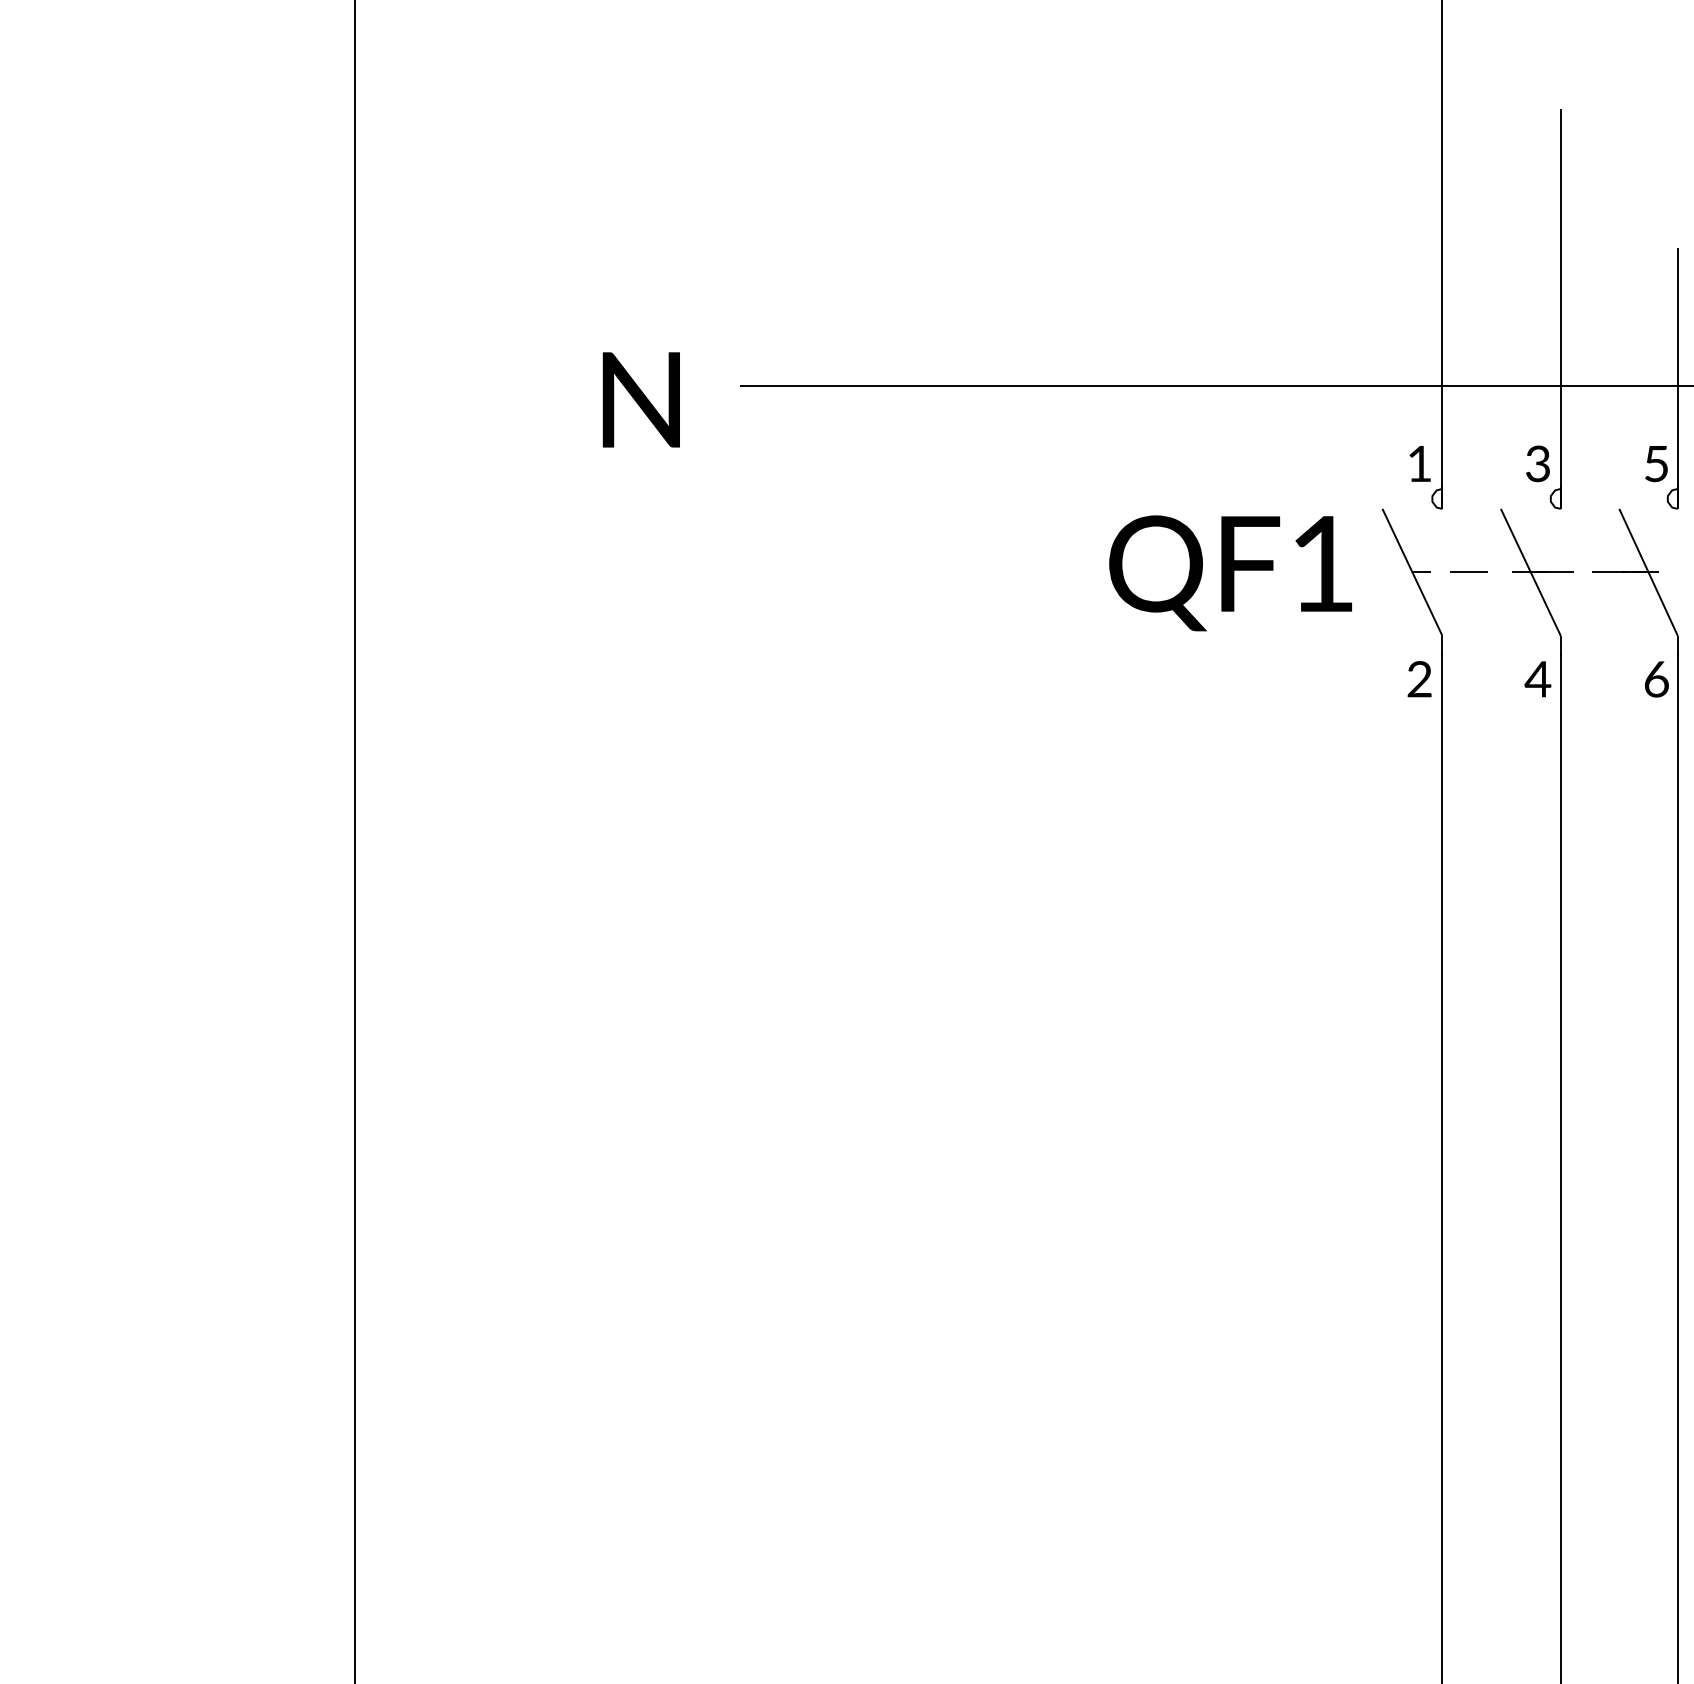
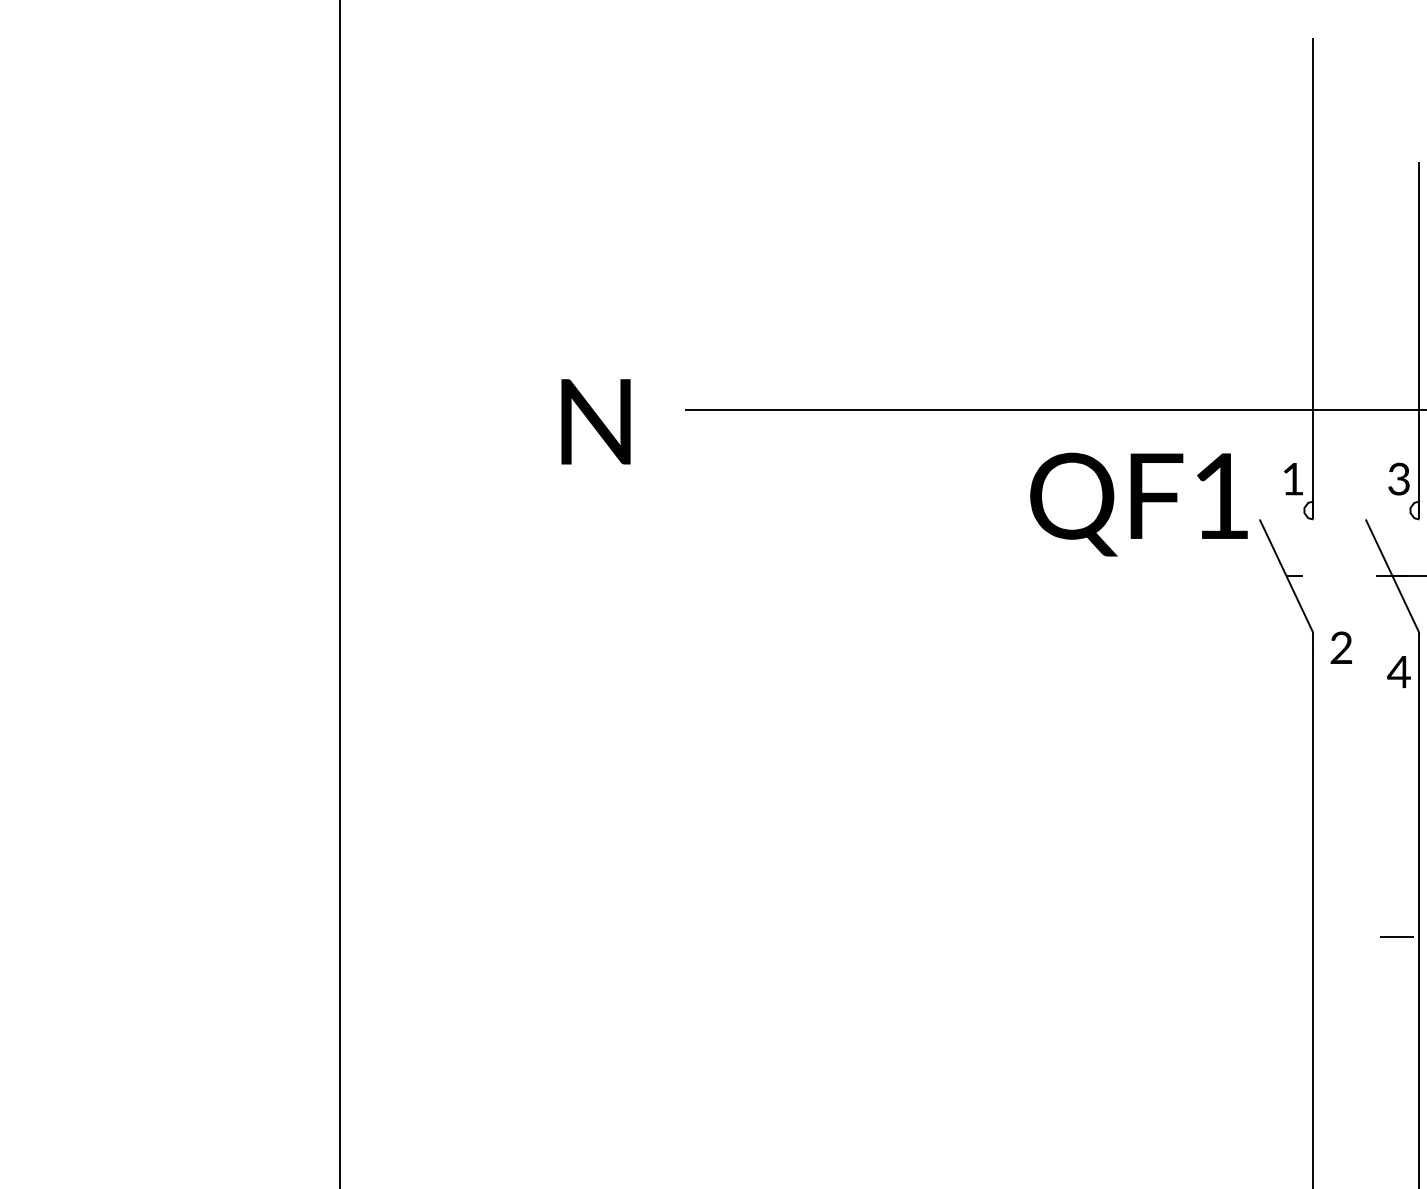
line: (1468, 571) -> (1396, 936), moved
text: (1230, 573) -> (1138, 504), moved
text: (1419, 679) -> (1341, 648), moved

